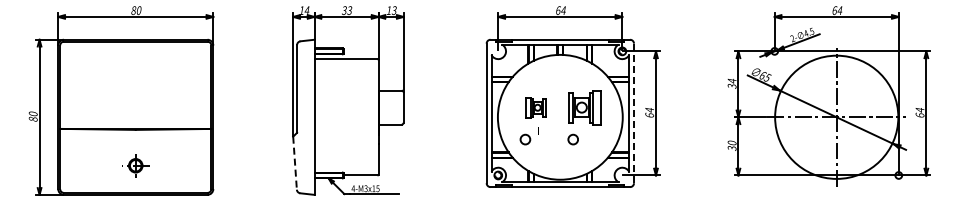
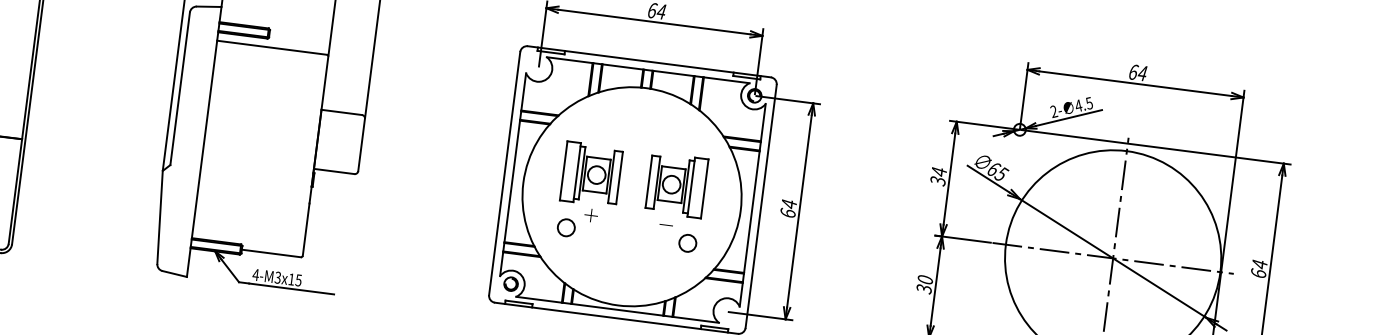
part: (535, 107) -> (591, 174), size x1.67
line: (634, 113) -> (762, 206), dashed -> solid
circle: (572, 139) -> (686, 243), moved
line: (295, 163) -> (160, 218), dashed -> solid

